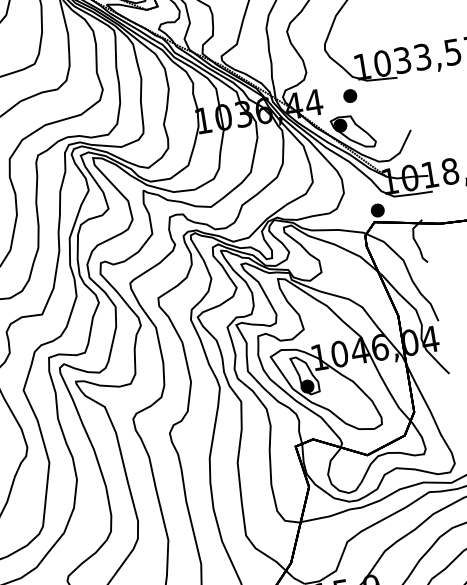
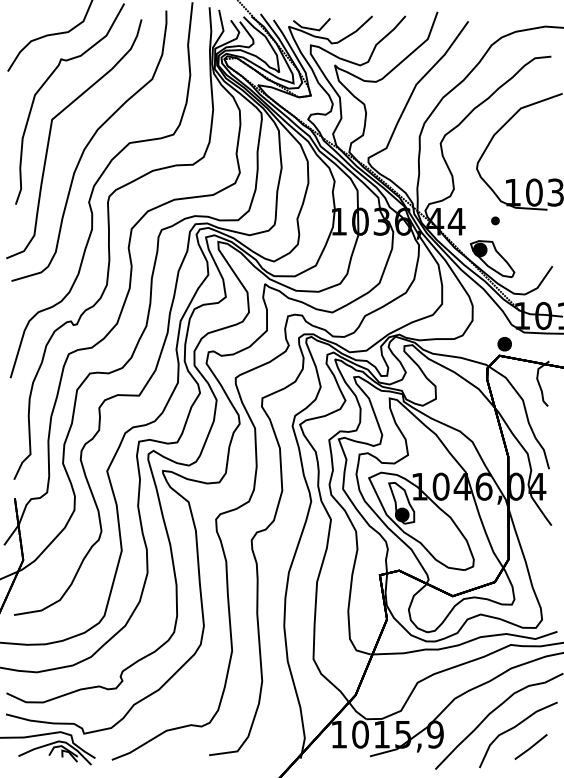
part: (350, 95) -> (495, 220), size x0.6

